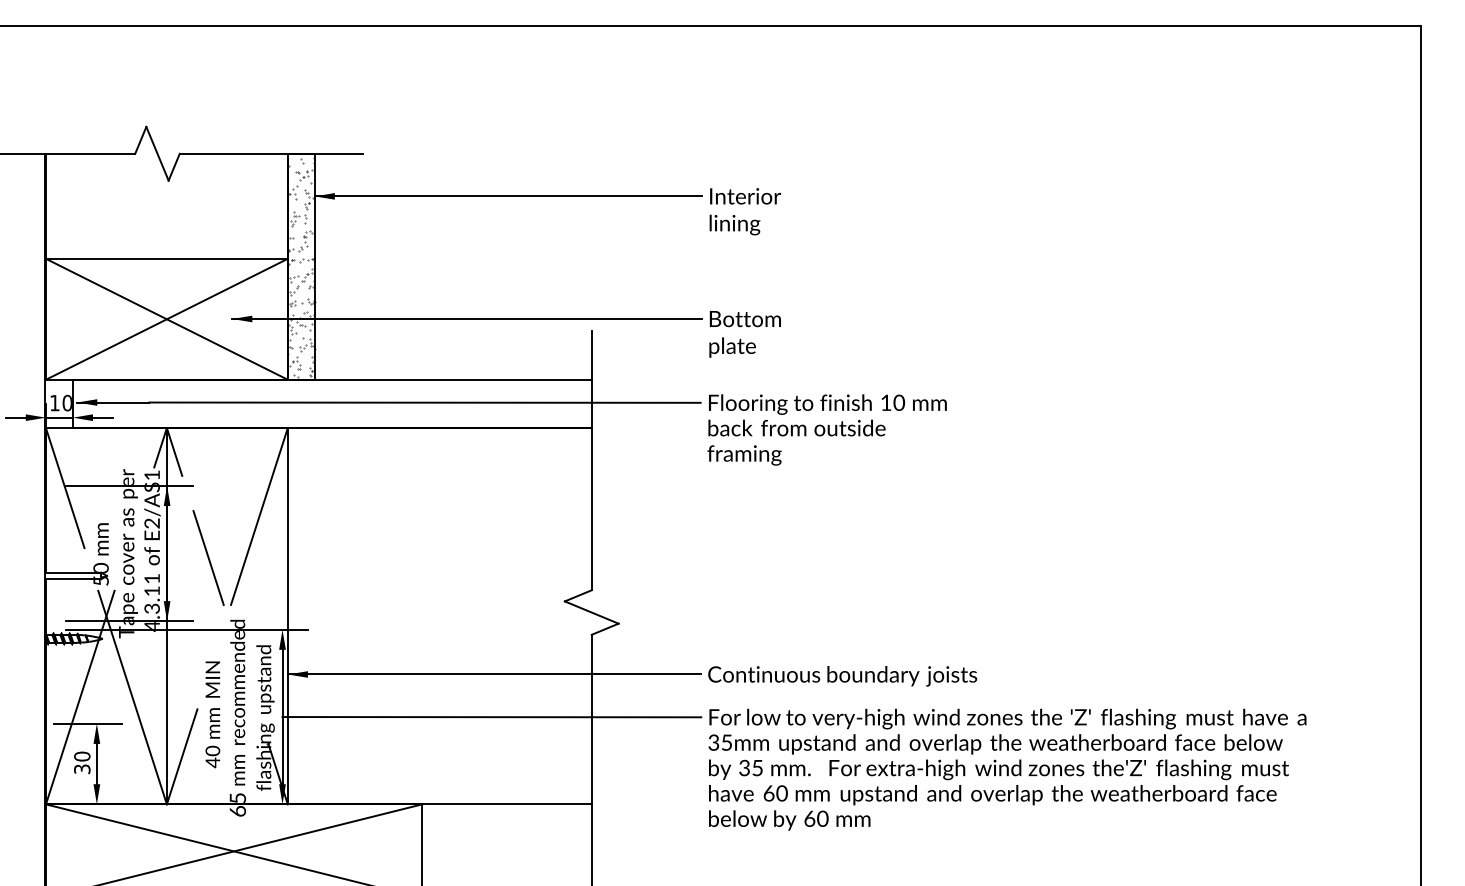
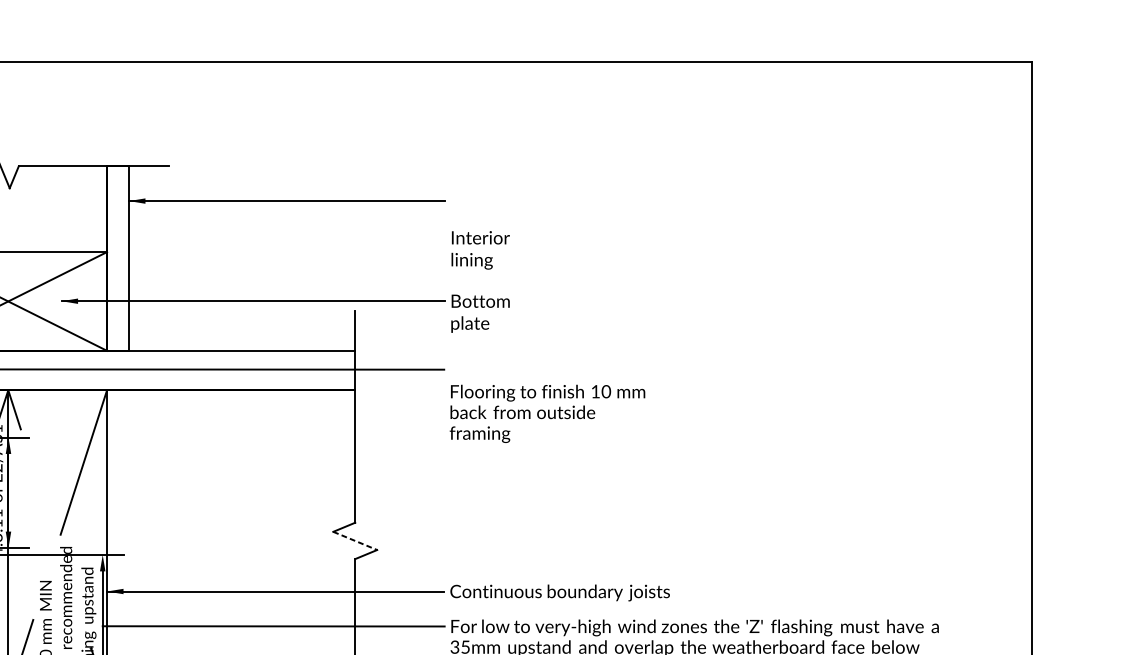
text: (745, 211) -> (480, 250), moved
hatch: (300, 267) -> (117, 259), removed
text: (826, 429) -> (546, 413), moved
line: (208, 557) -> (42, 495), removed
line: (592, 612) -> (355, 540), solid -> dashed

